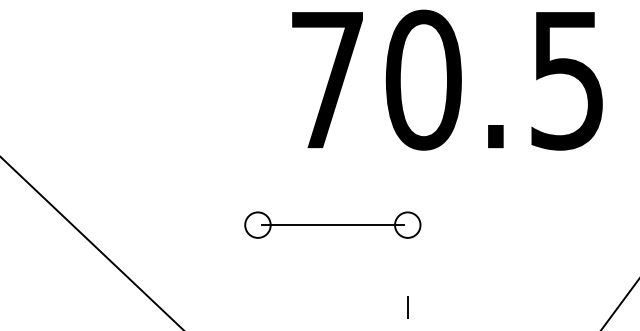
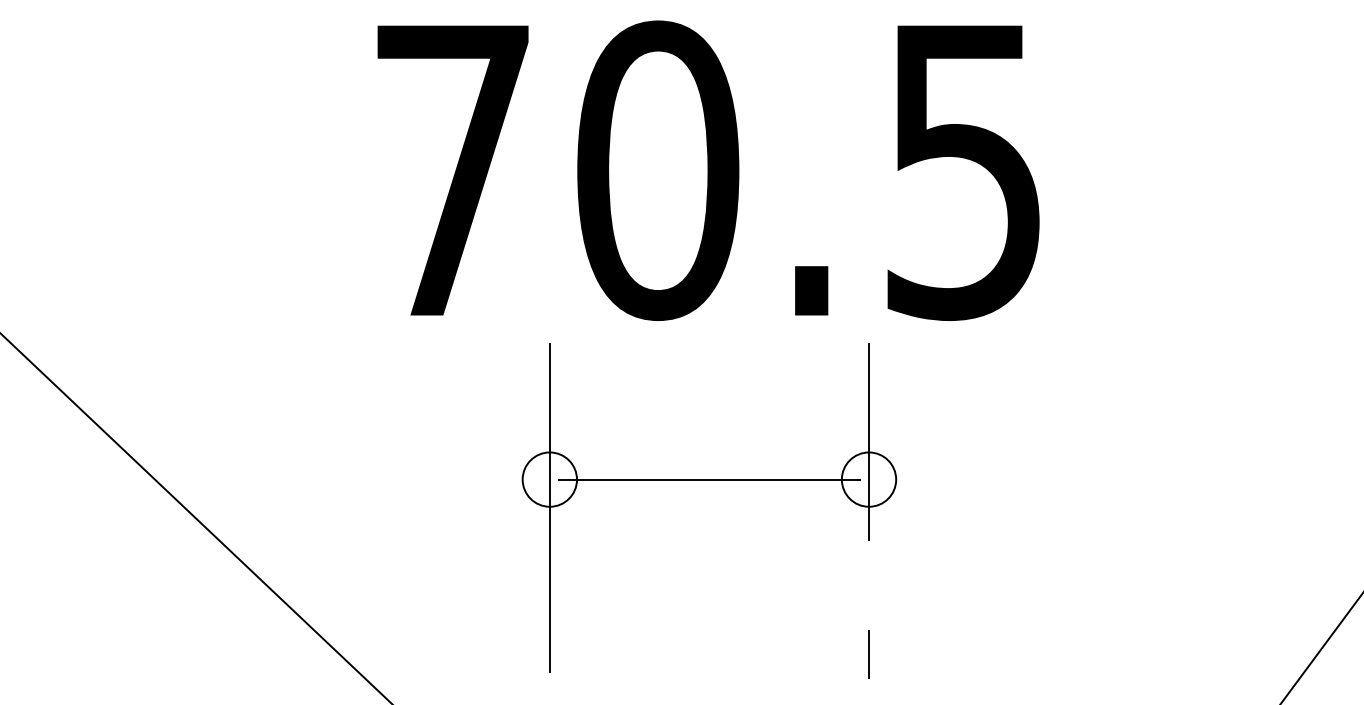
text: (447, 79) -> (708, 169), moved
line: (407, 207) -> (868, 441), added
line: (257, 238) -> (548, 508), added

